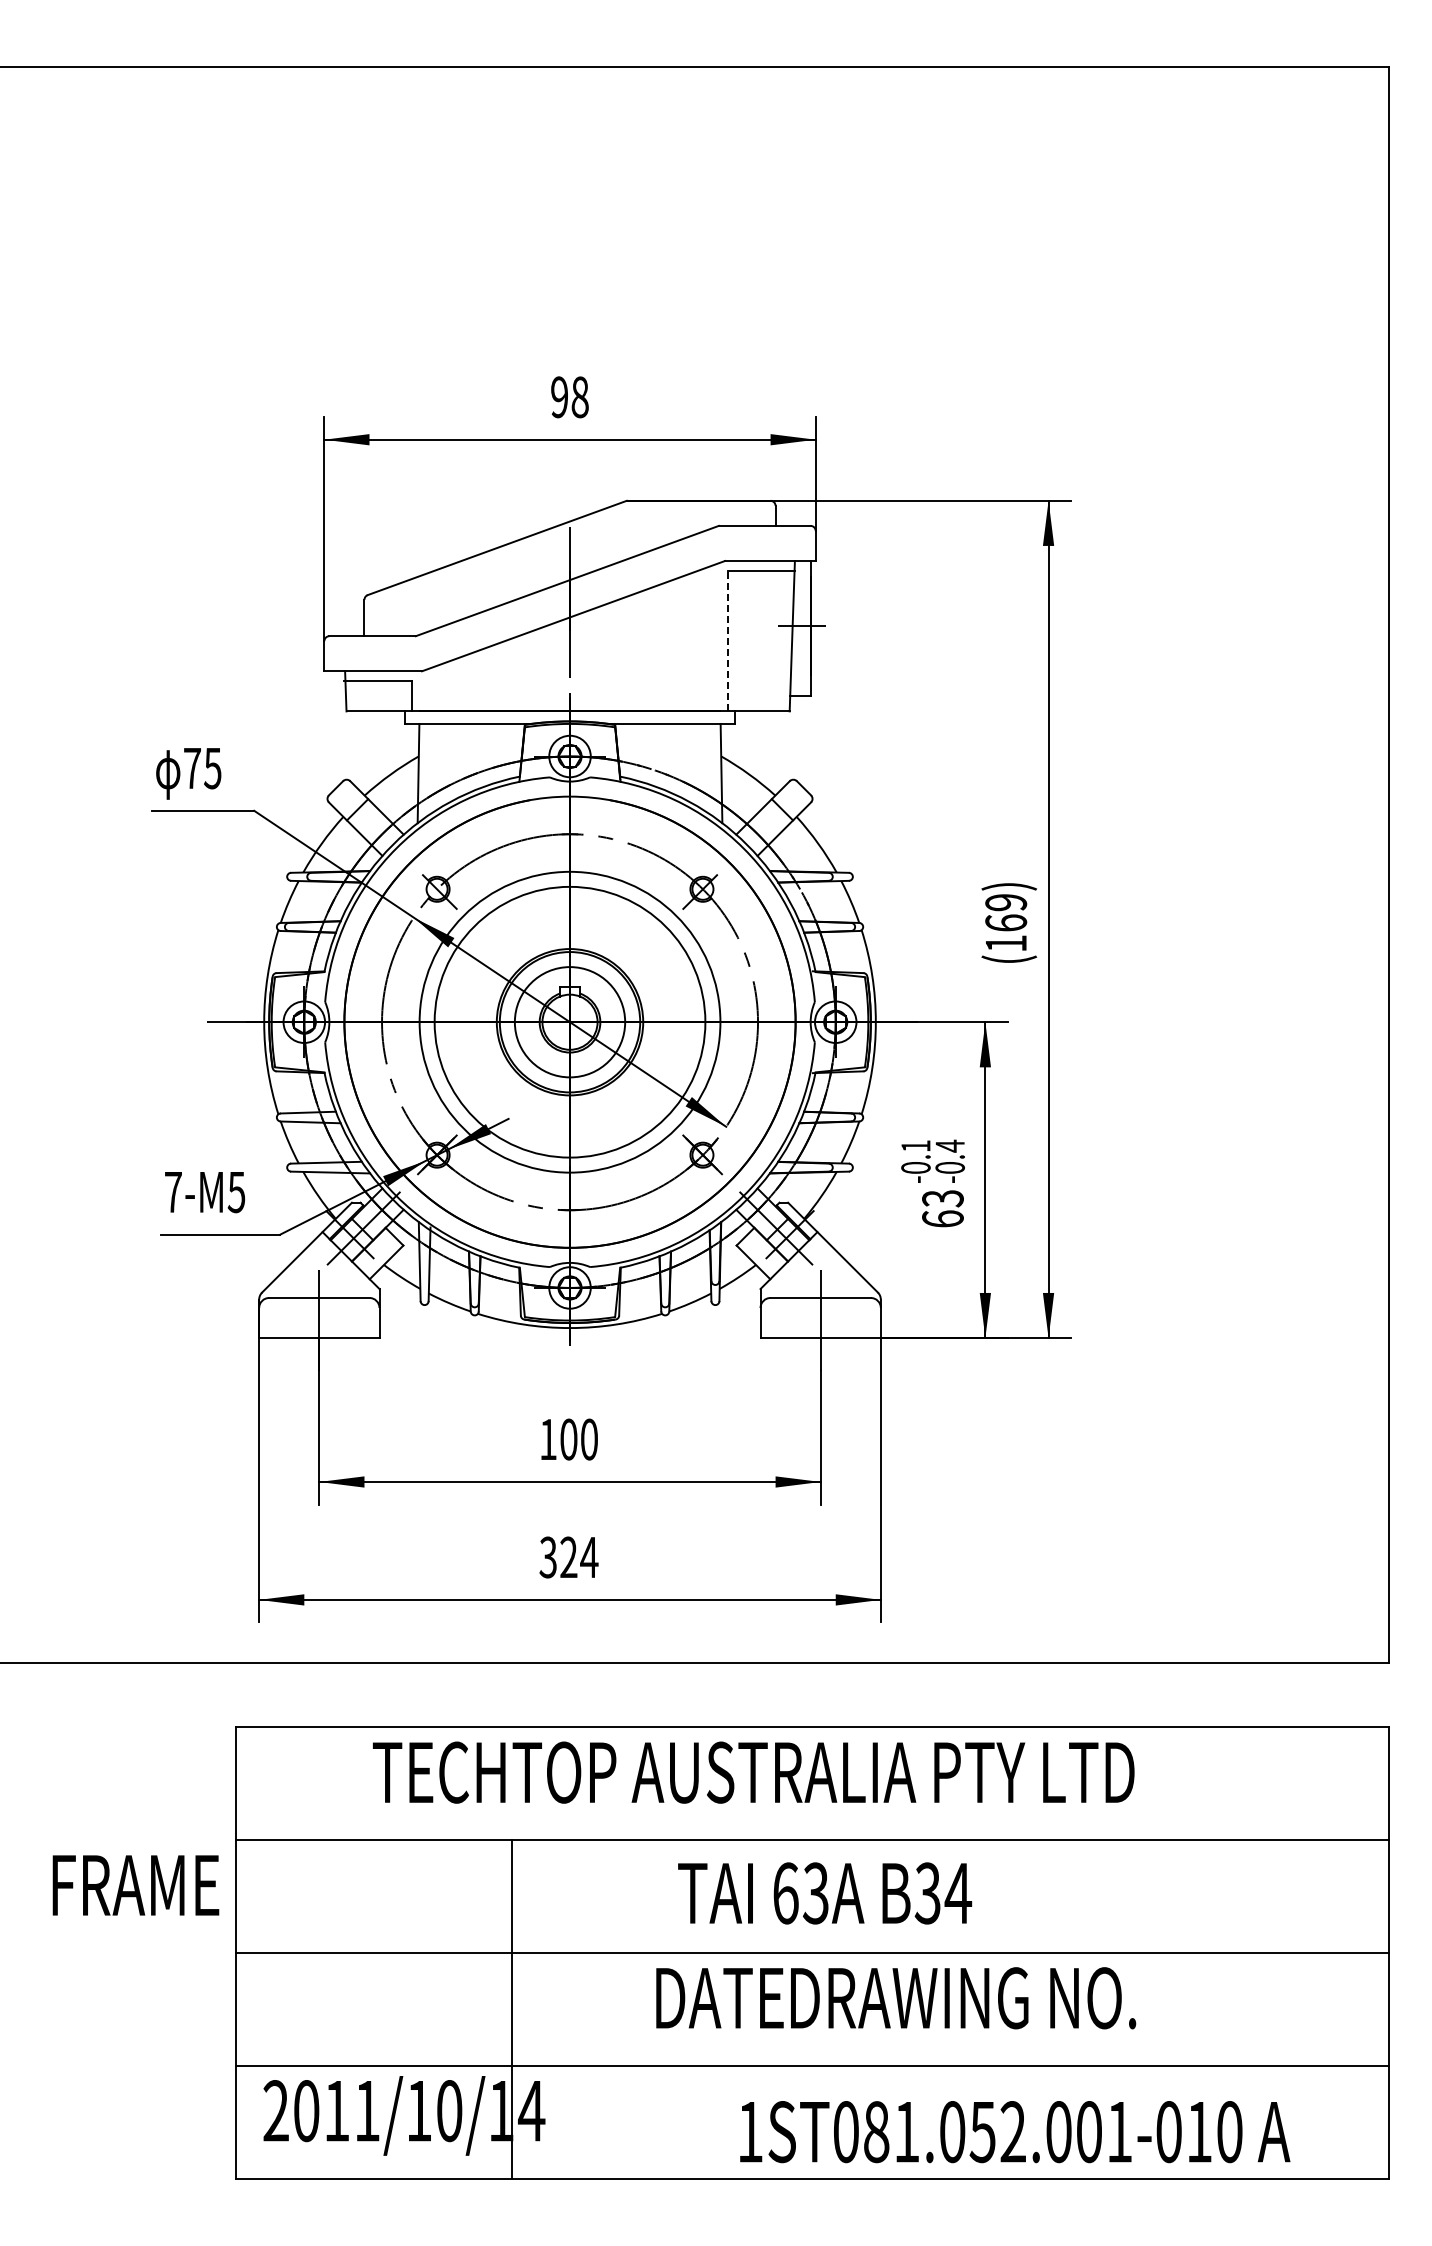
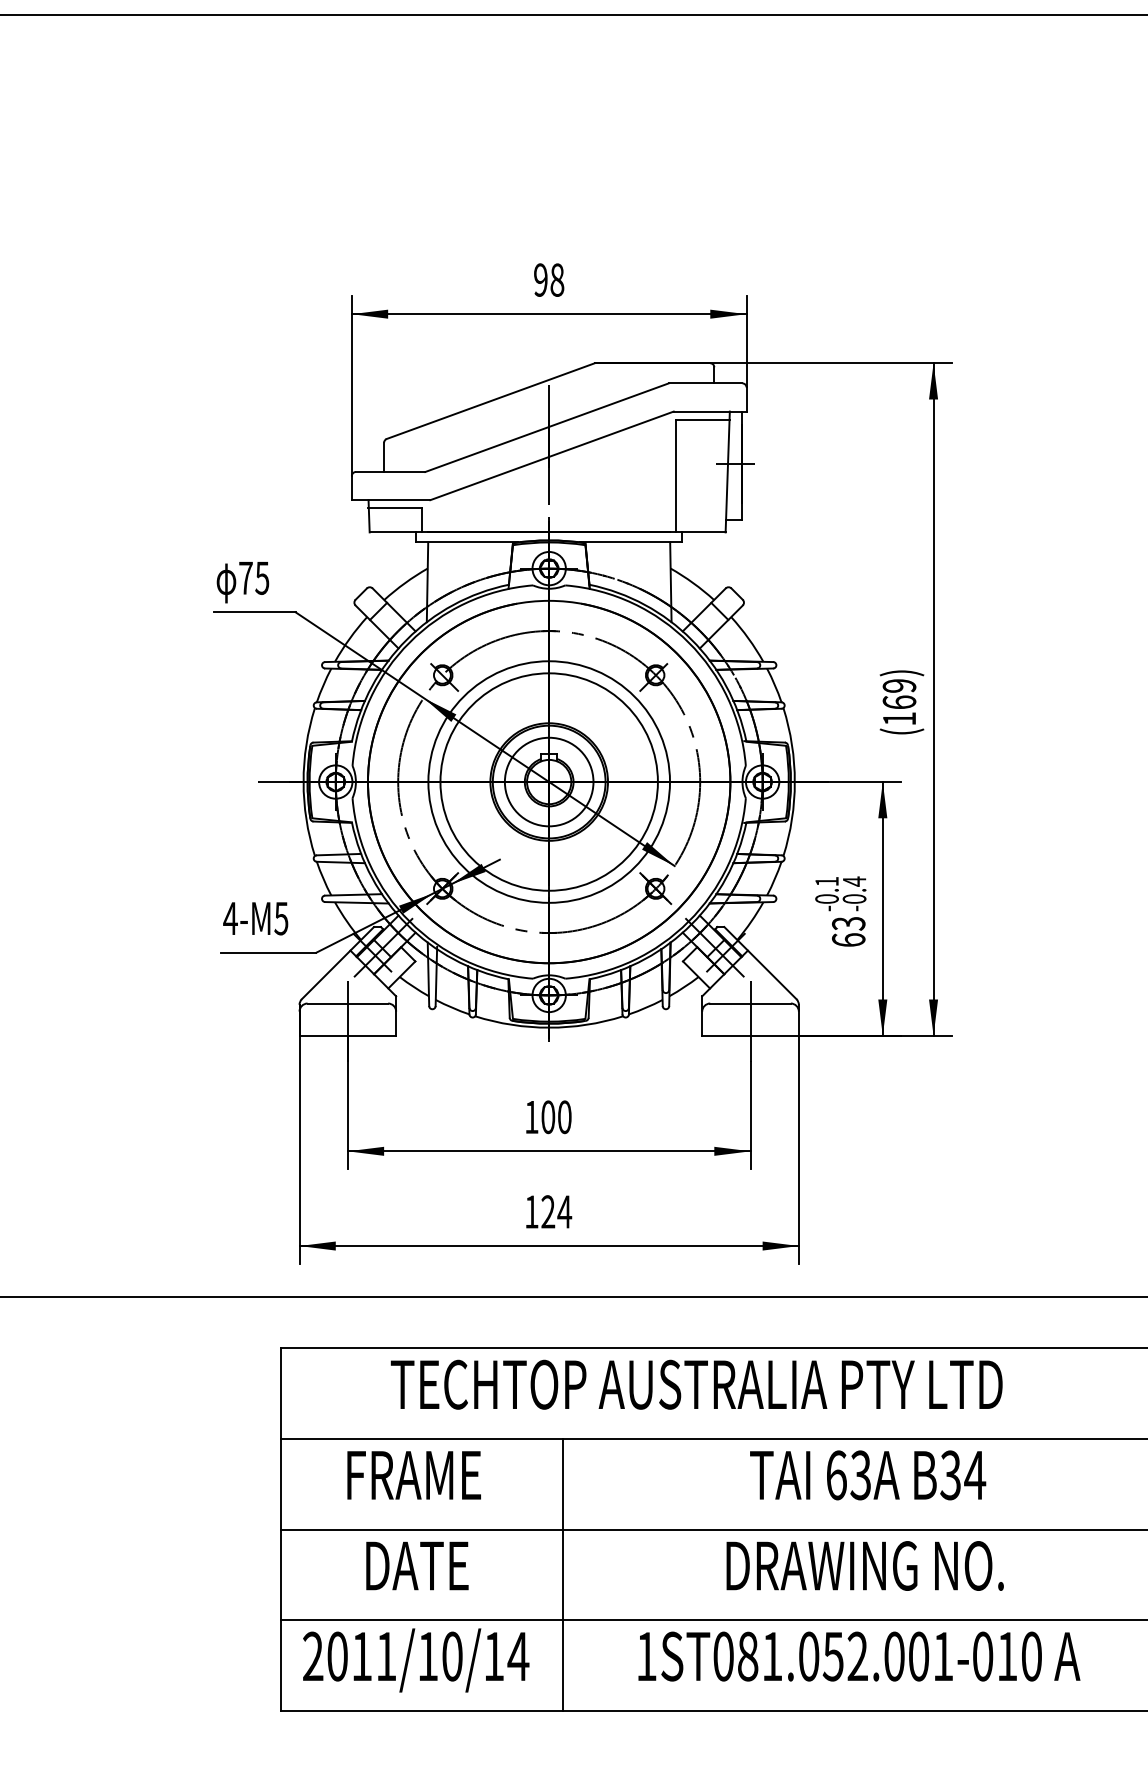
line: (728, 640) -> (676, 475), dashed -> solid
text: (173, 1192) -> (230, 918), 7-M5 -> 4-M5
text: (547, 1557) -> (531, 1211), 324 -> 124
text: (135, 1885) -> (413, 1475), moved
text: (825, 1893) -> (868, 1475), moved
text: (719, 1998) -> (417, 1566), moved
line: (511, 2009) -> (562, 1575), moved
text: (1015, 2132) -> (859, 1656), moved

